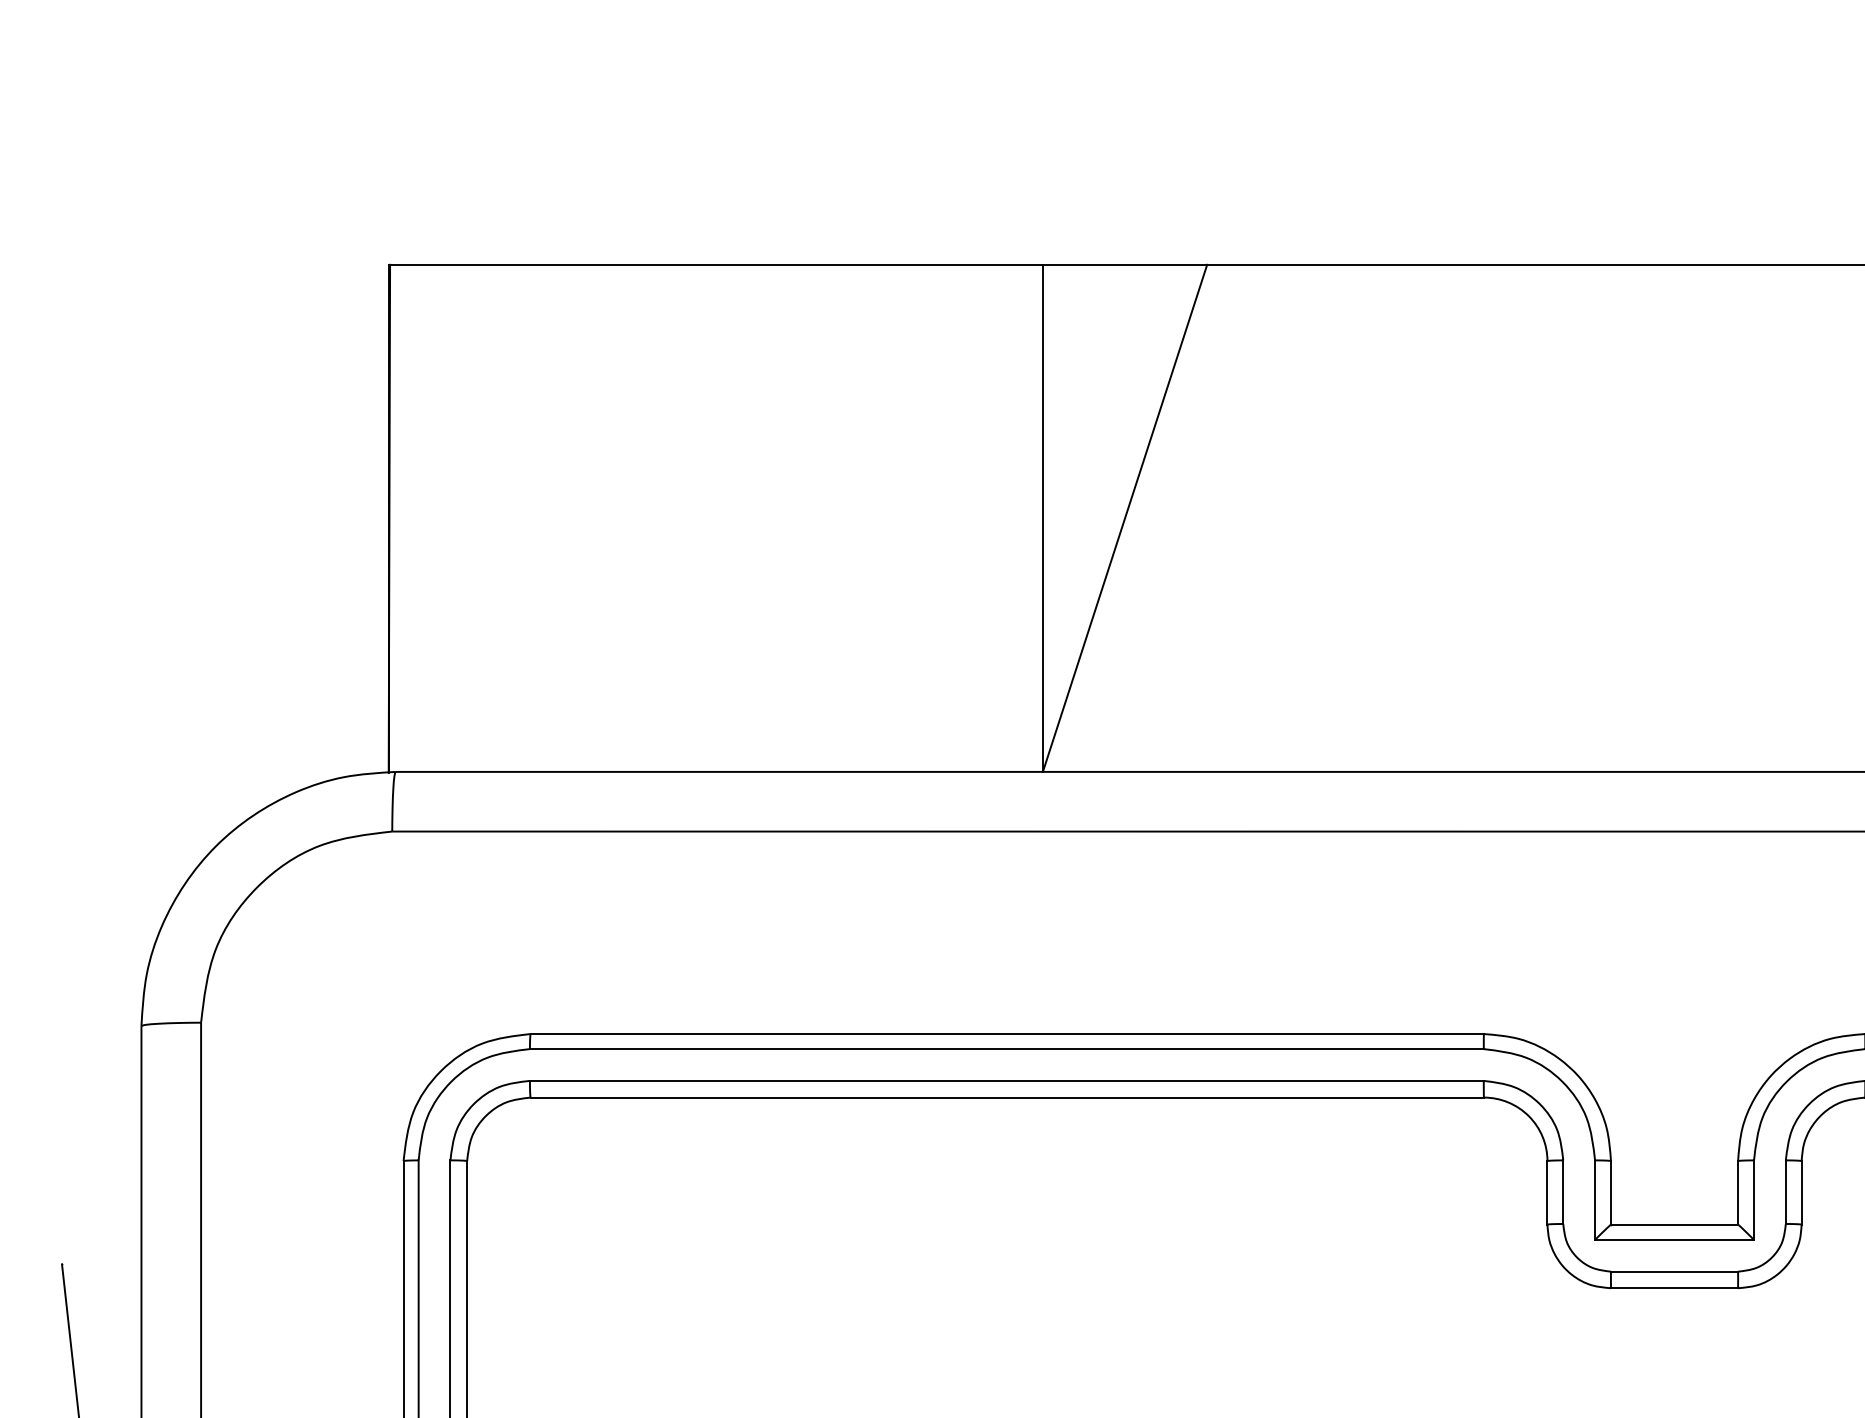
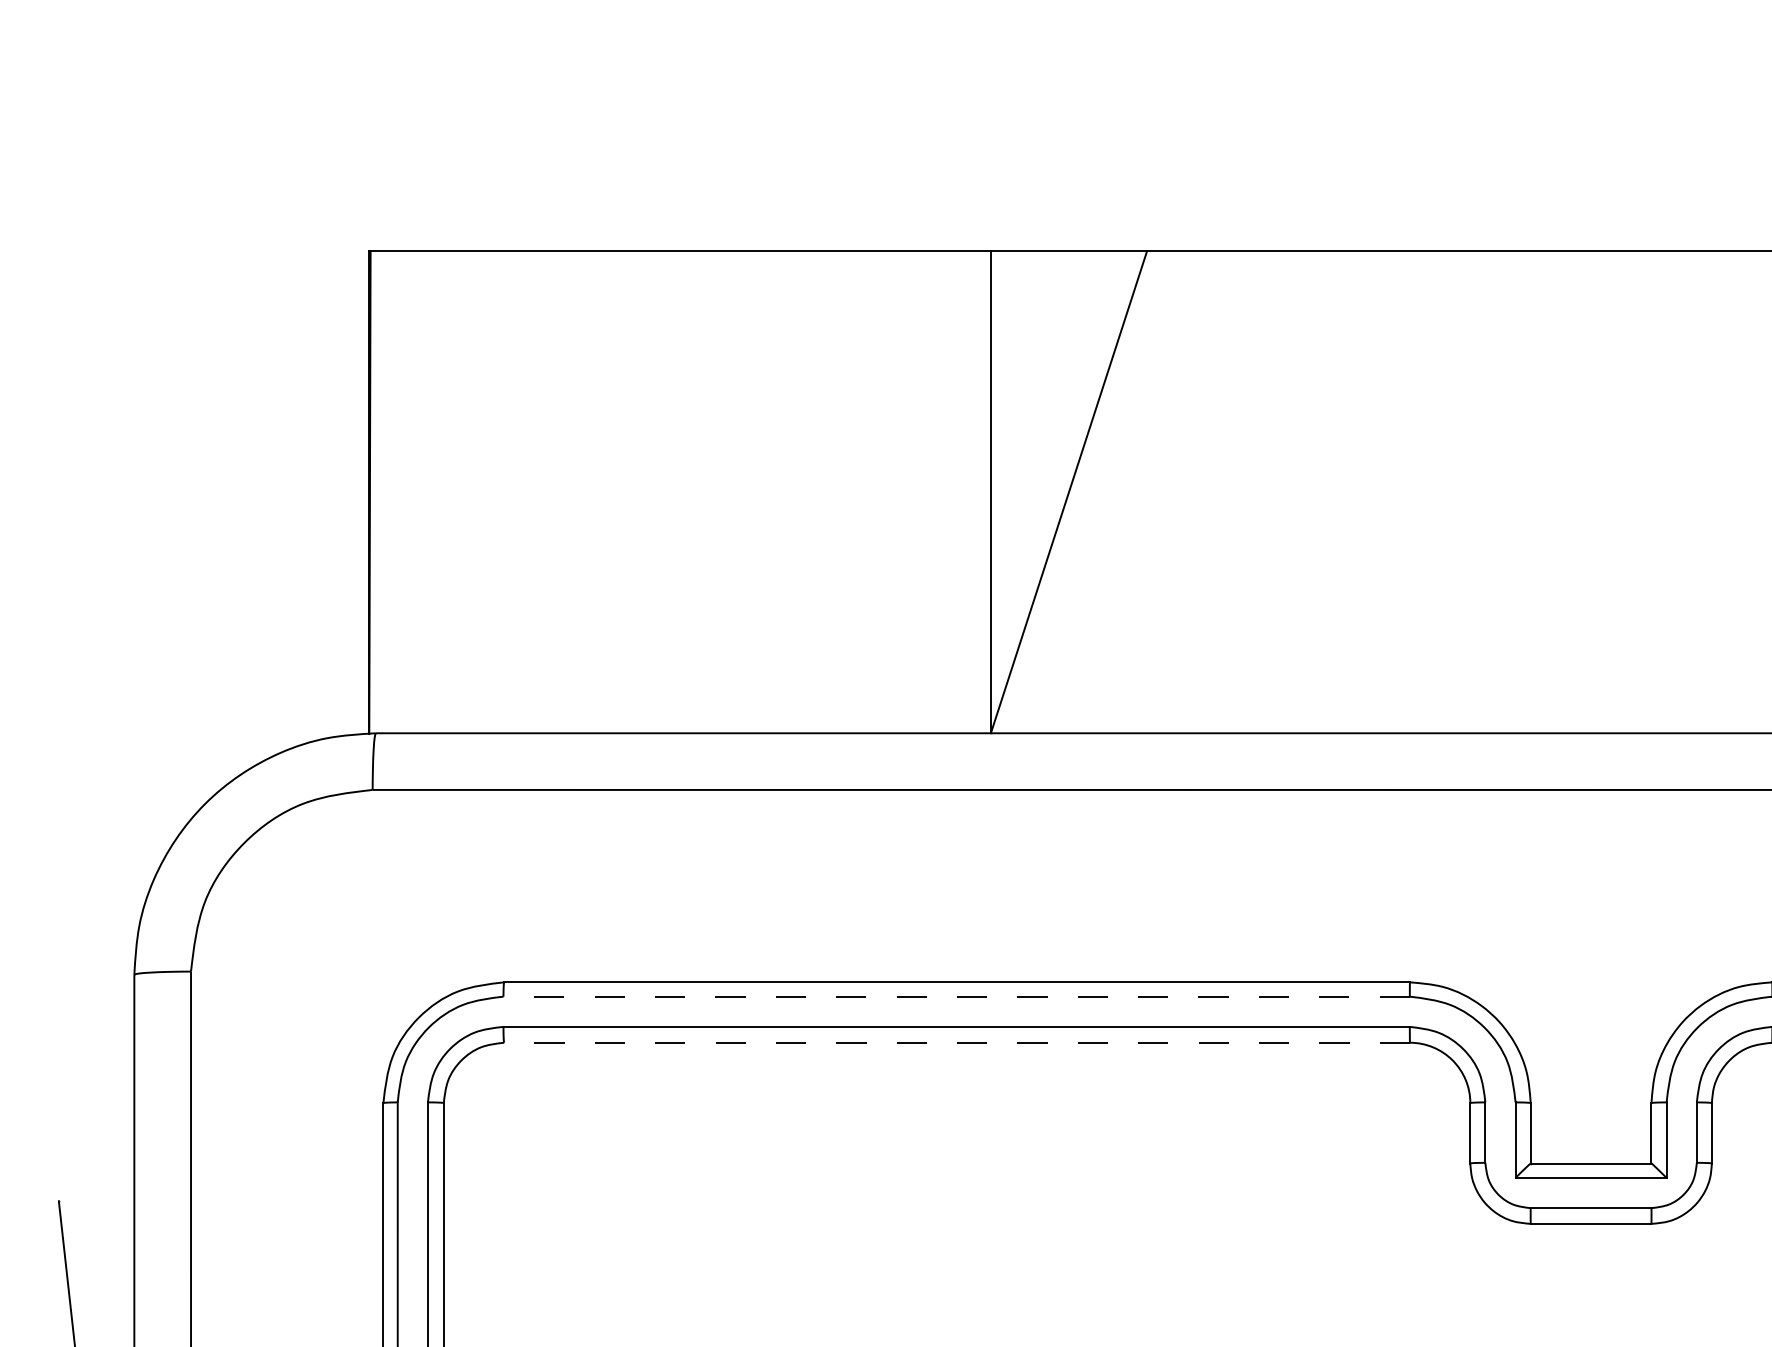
line: (1006, 1048) -> (956, 996), solid -> dashed
line: (1007, 1097) -> (957, 1042), solid -> dashed

